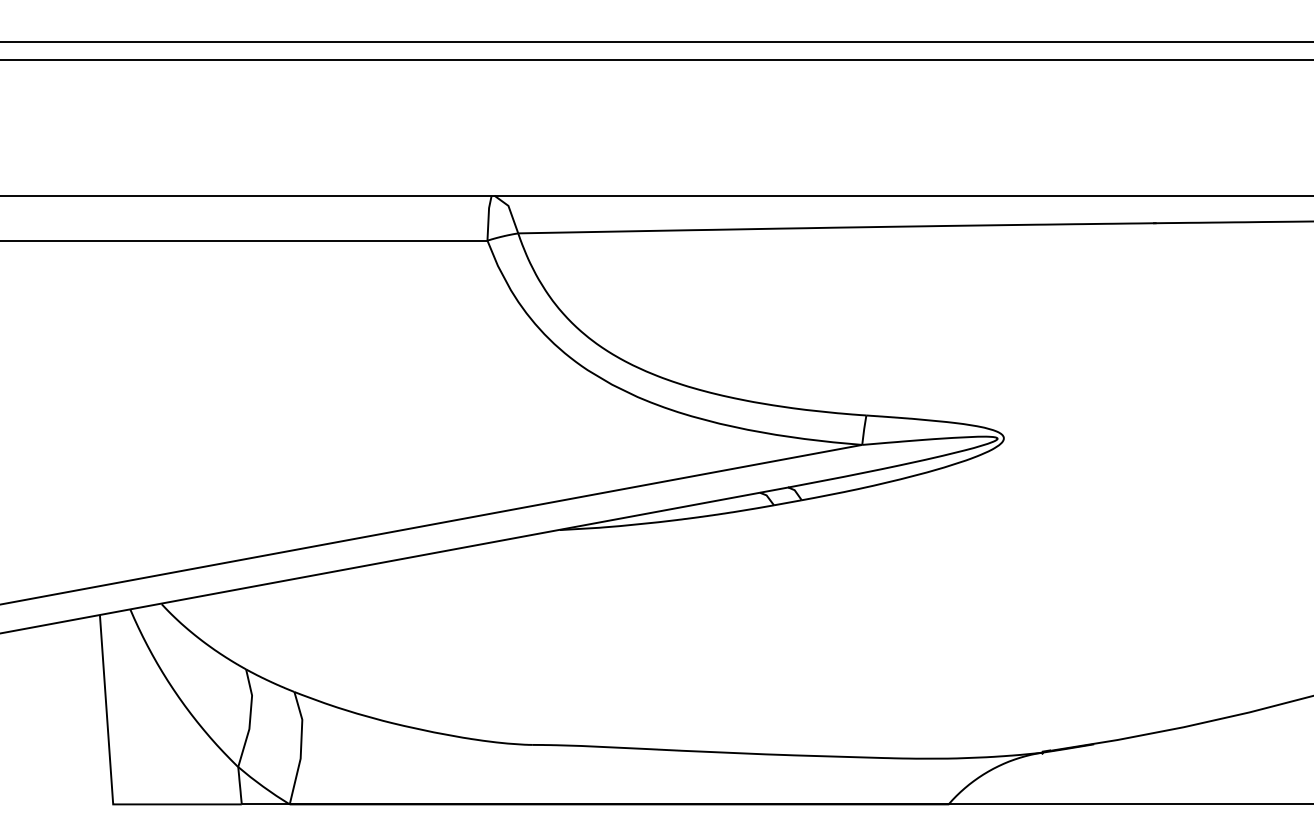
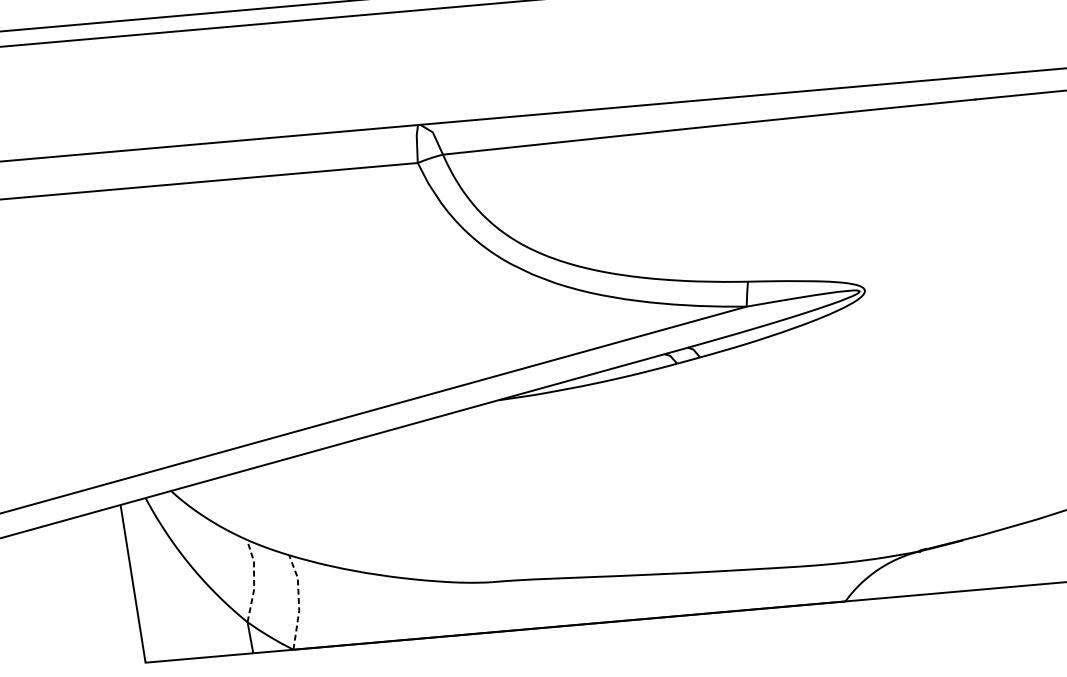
line: (250, 718) -> (254, 580), solid -> dashed
line: (301, 747) -> (299, 601), solid -> dashed

